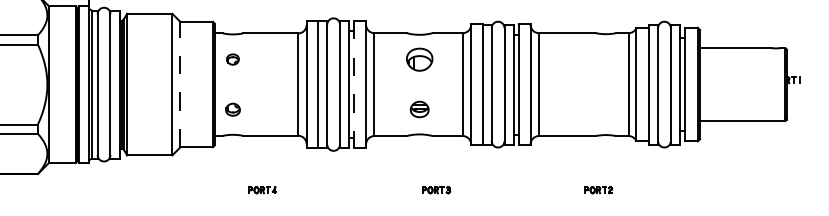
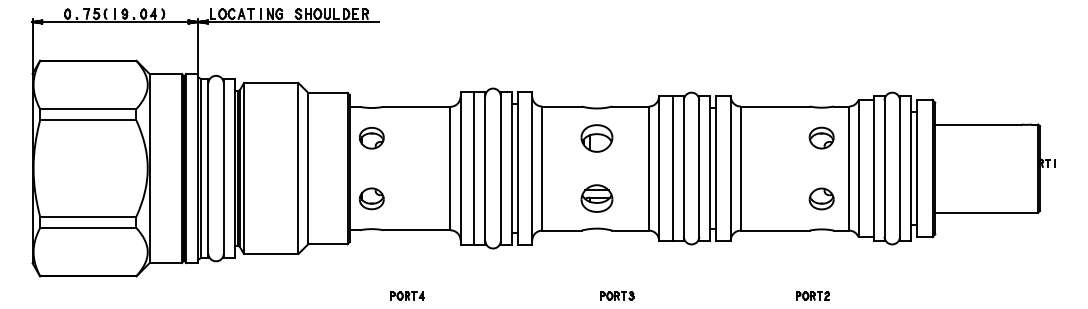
part: (605, 58) -> (821, 137), added
part: (232, 59) -> (371, 138), size x1.67
line: (180, 84) -> (308, 168), dashed -> solid
line: (353, 84) -> (517, 168), dashed -> solid
part: (232, 109) -> (371, 198), size x1.43
part: (419, 109) -> (596, 198), size x1.43
part: (605, 109) -> (821, 198), added

